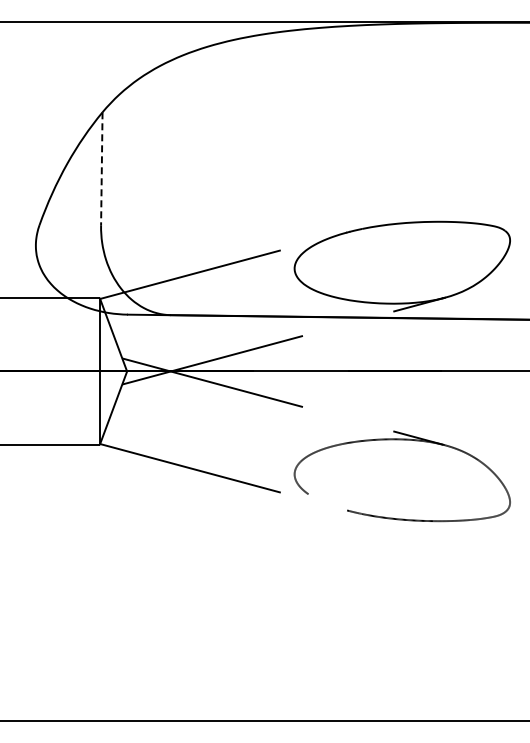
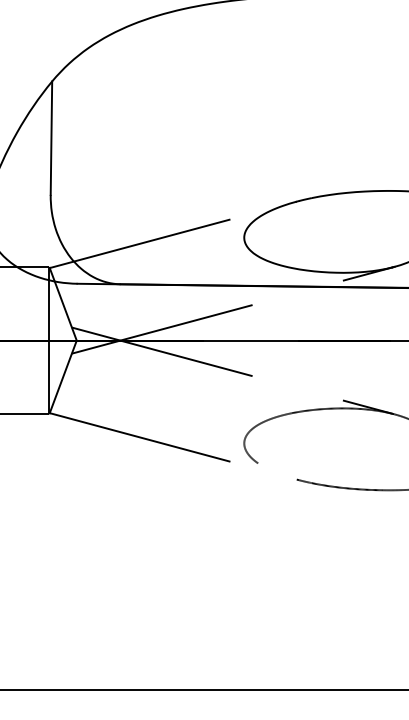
line: (101, 169) -> (51, 138), dashed -> solid

